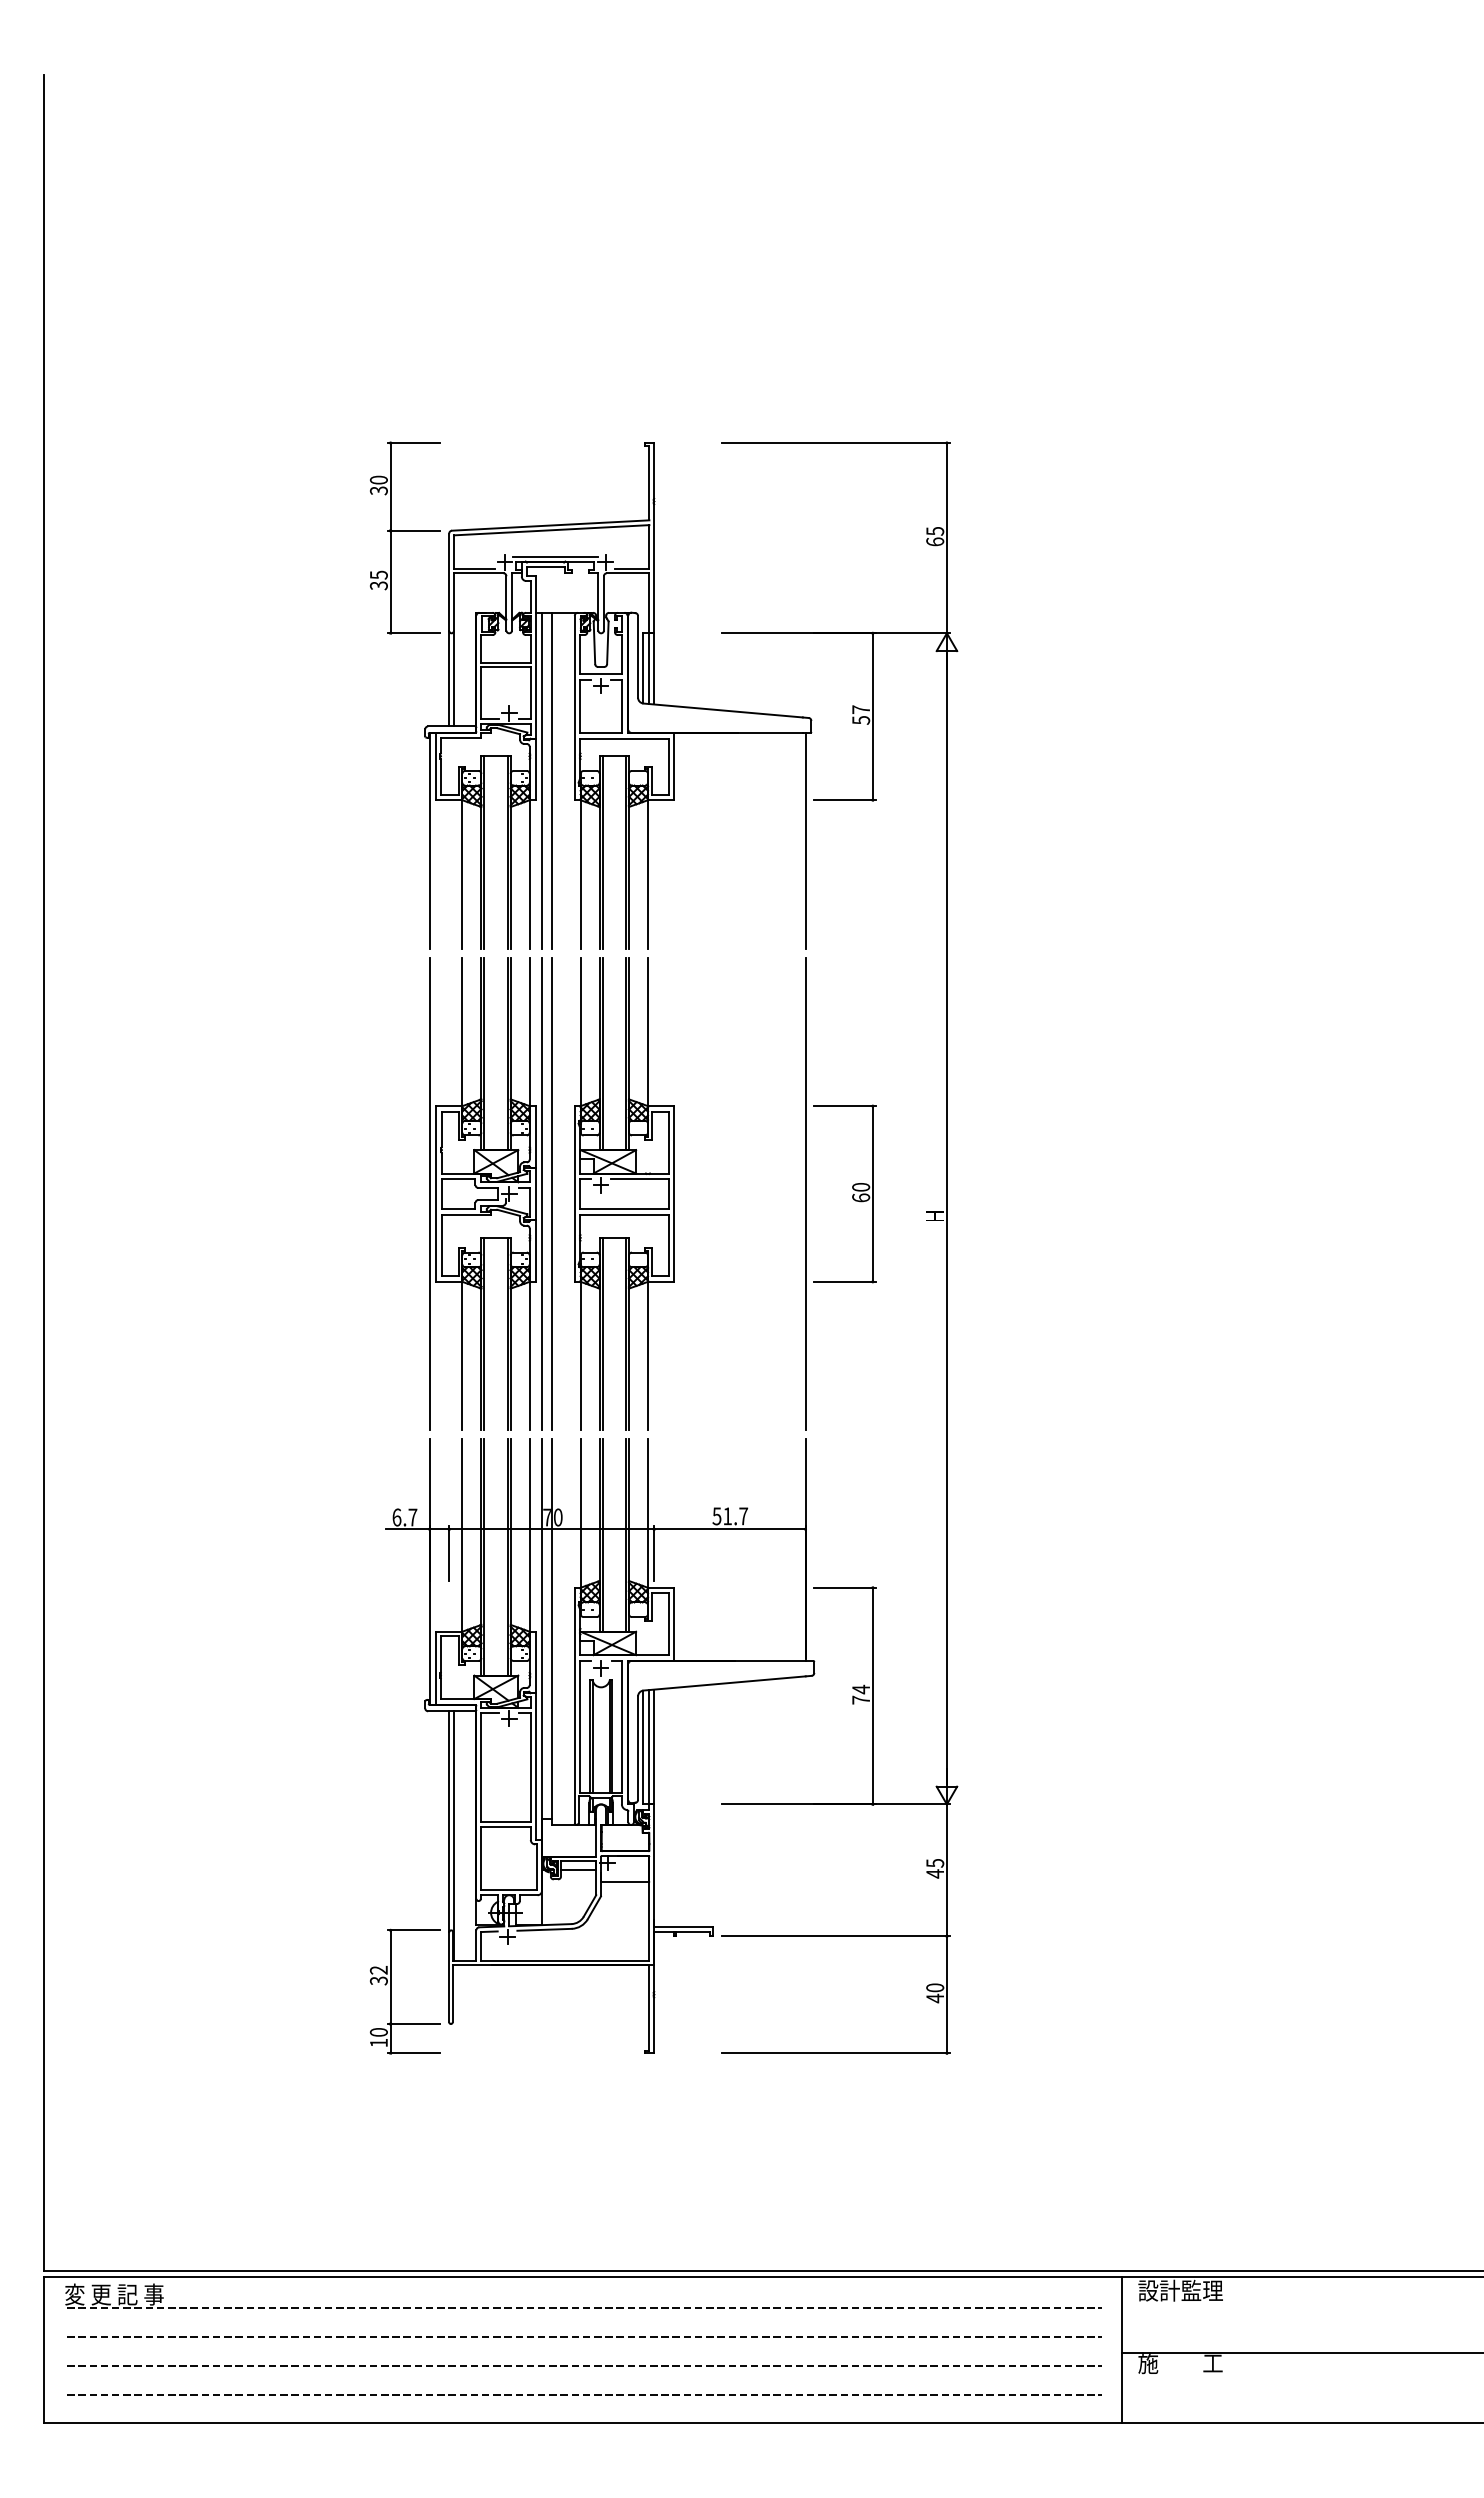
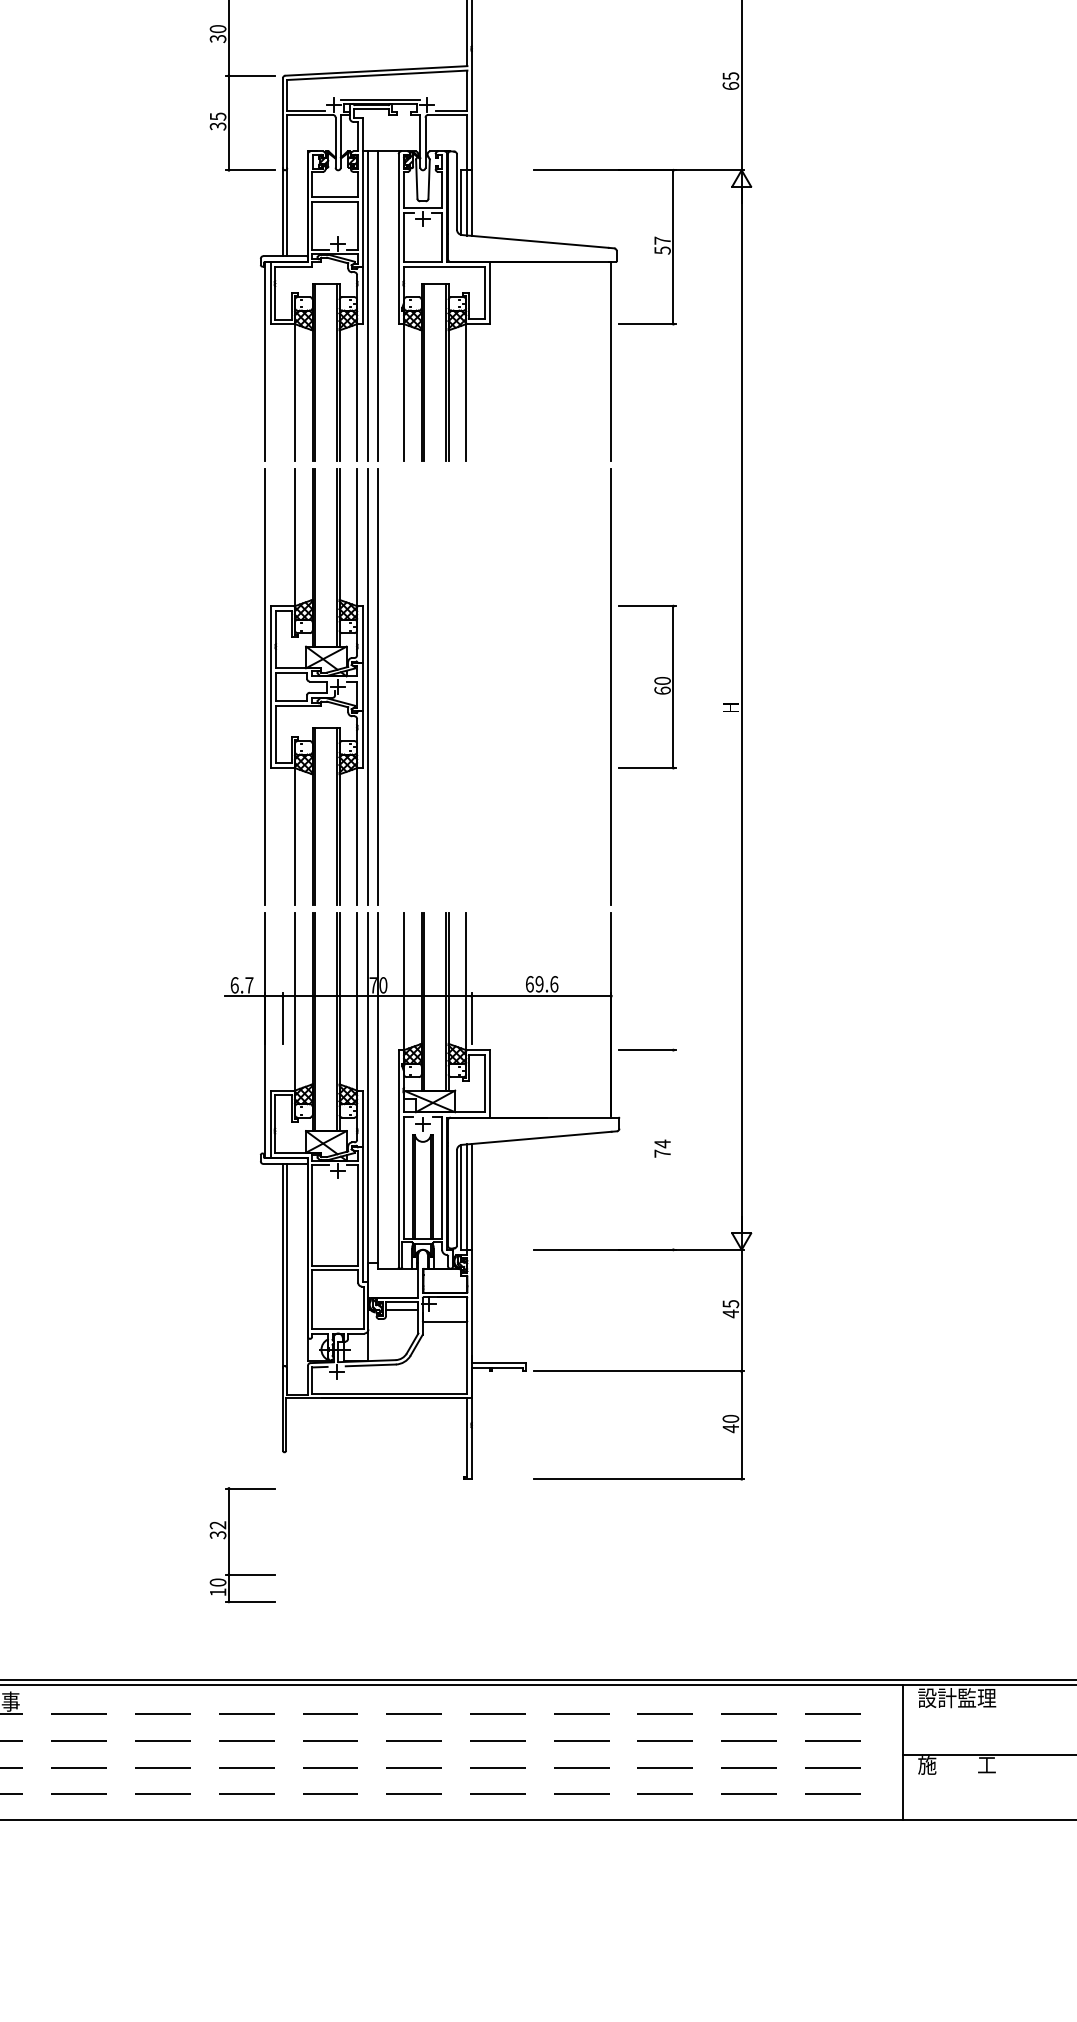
part: (624, 1193) -> (444, 686), removed
text: (730, 1516) -> (542, 984), 51.7 -> 69.6
line: (872, 1695) -> (673, 1149), removed
part: (391, 1991) -> (229, 1544), moved

